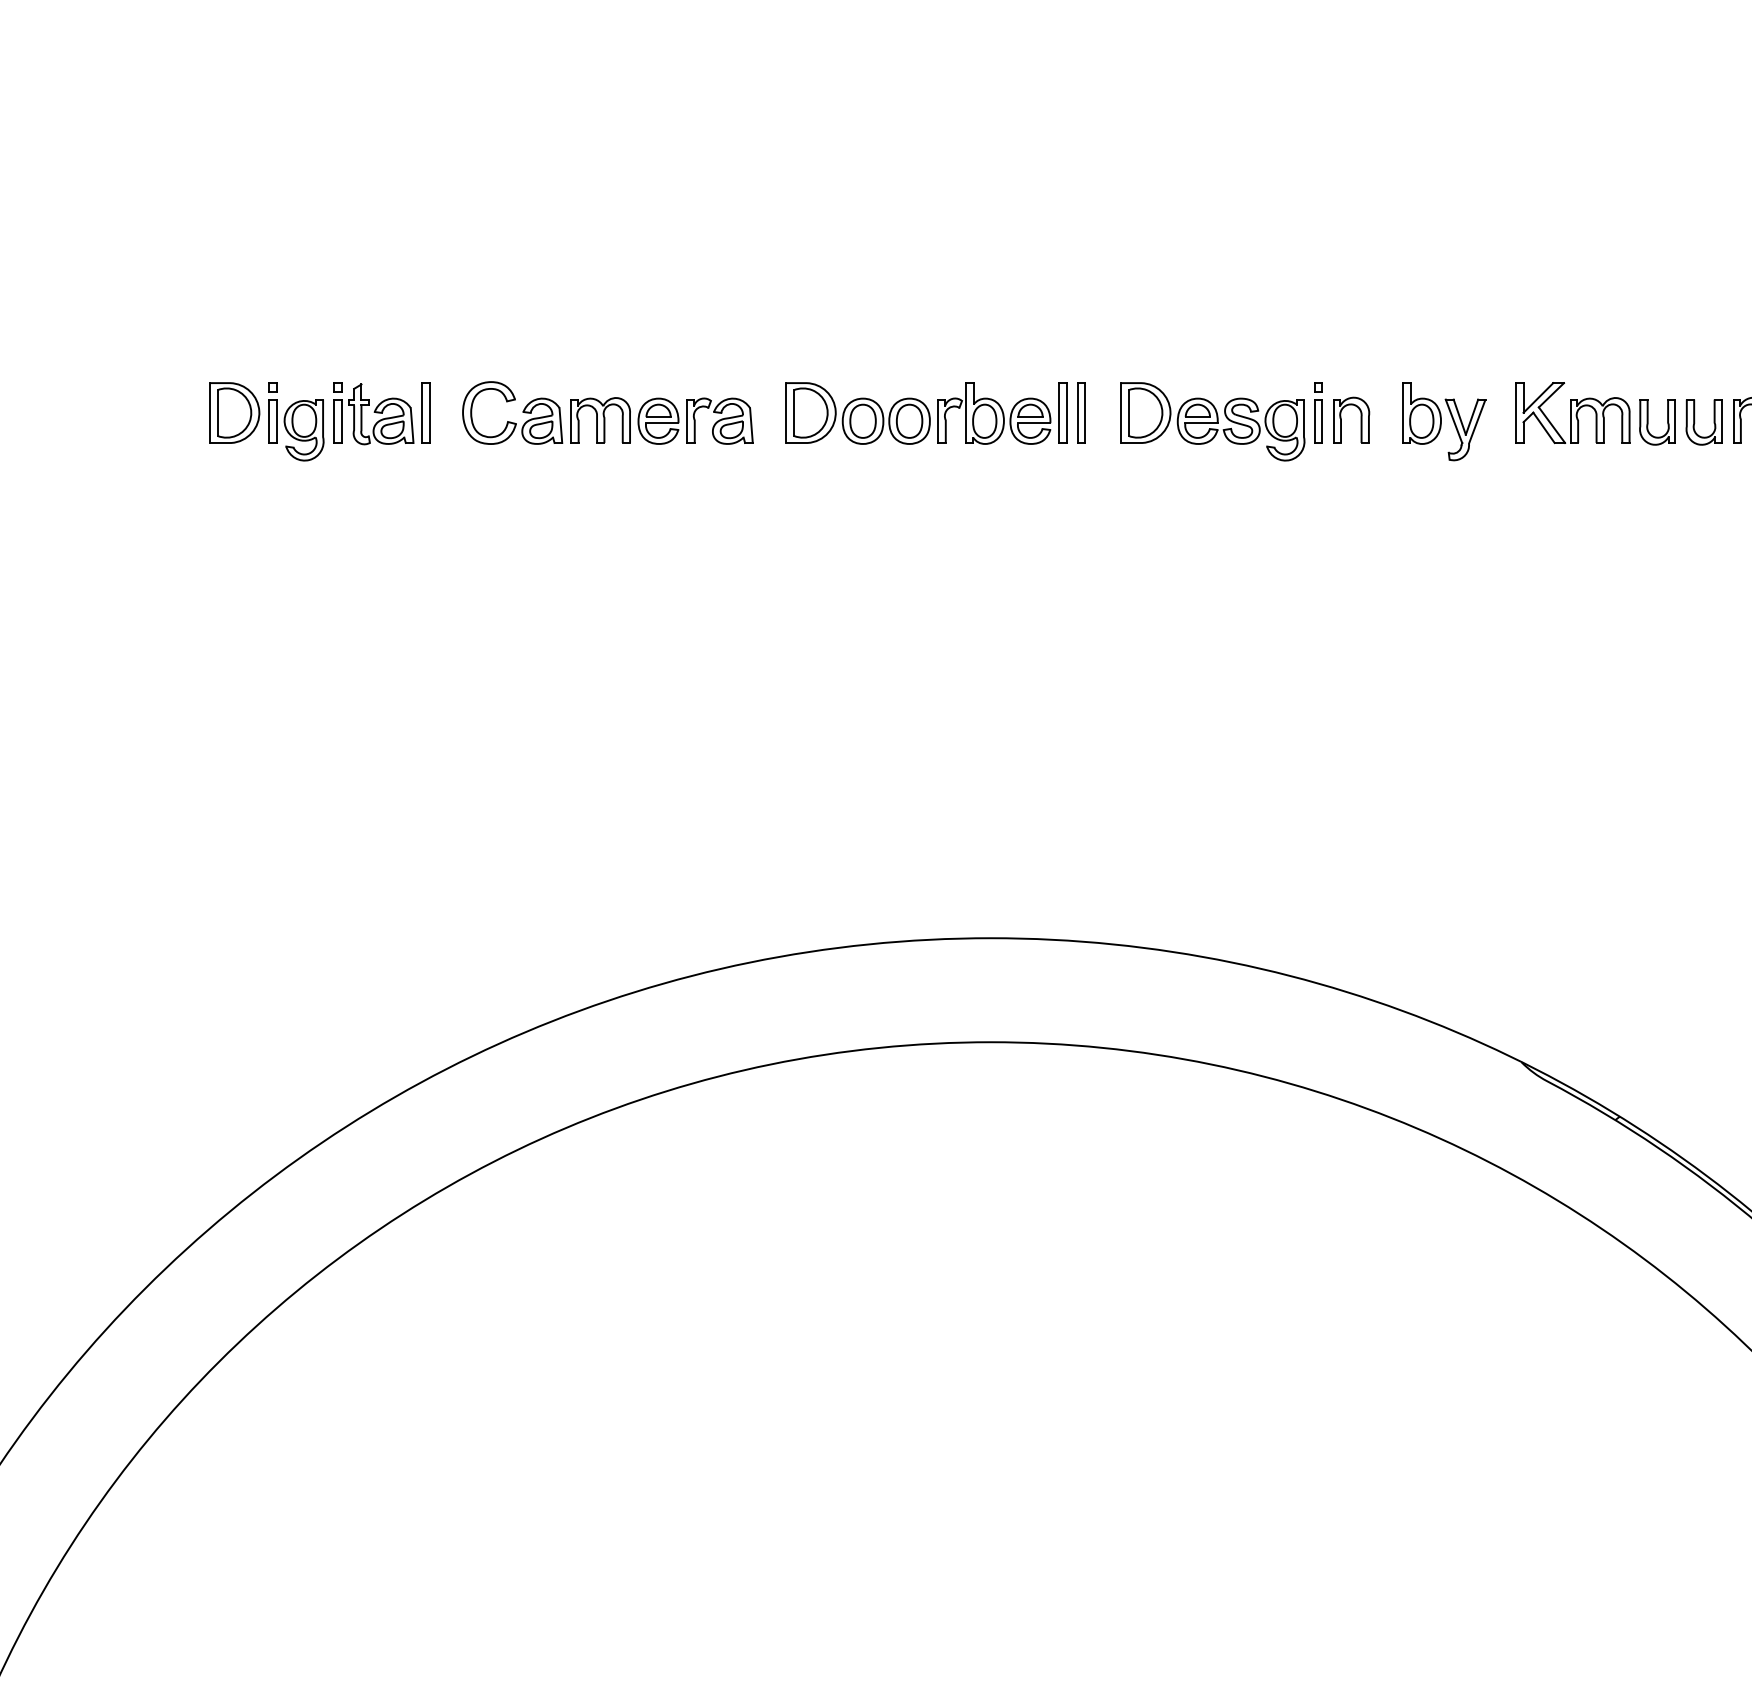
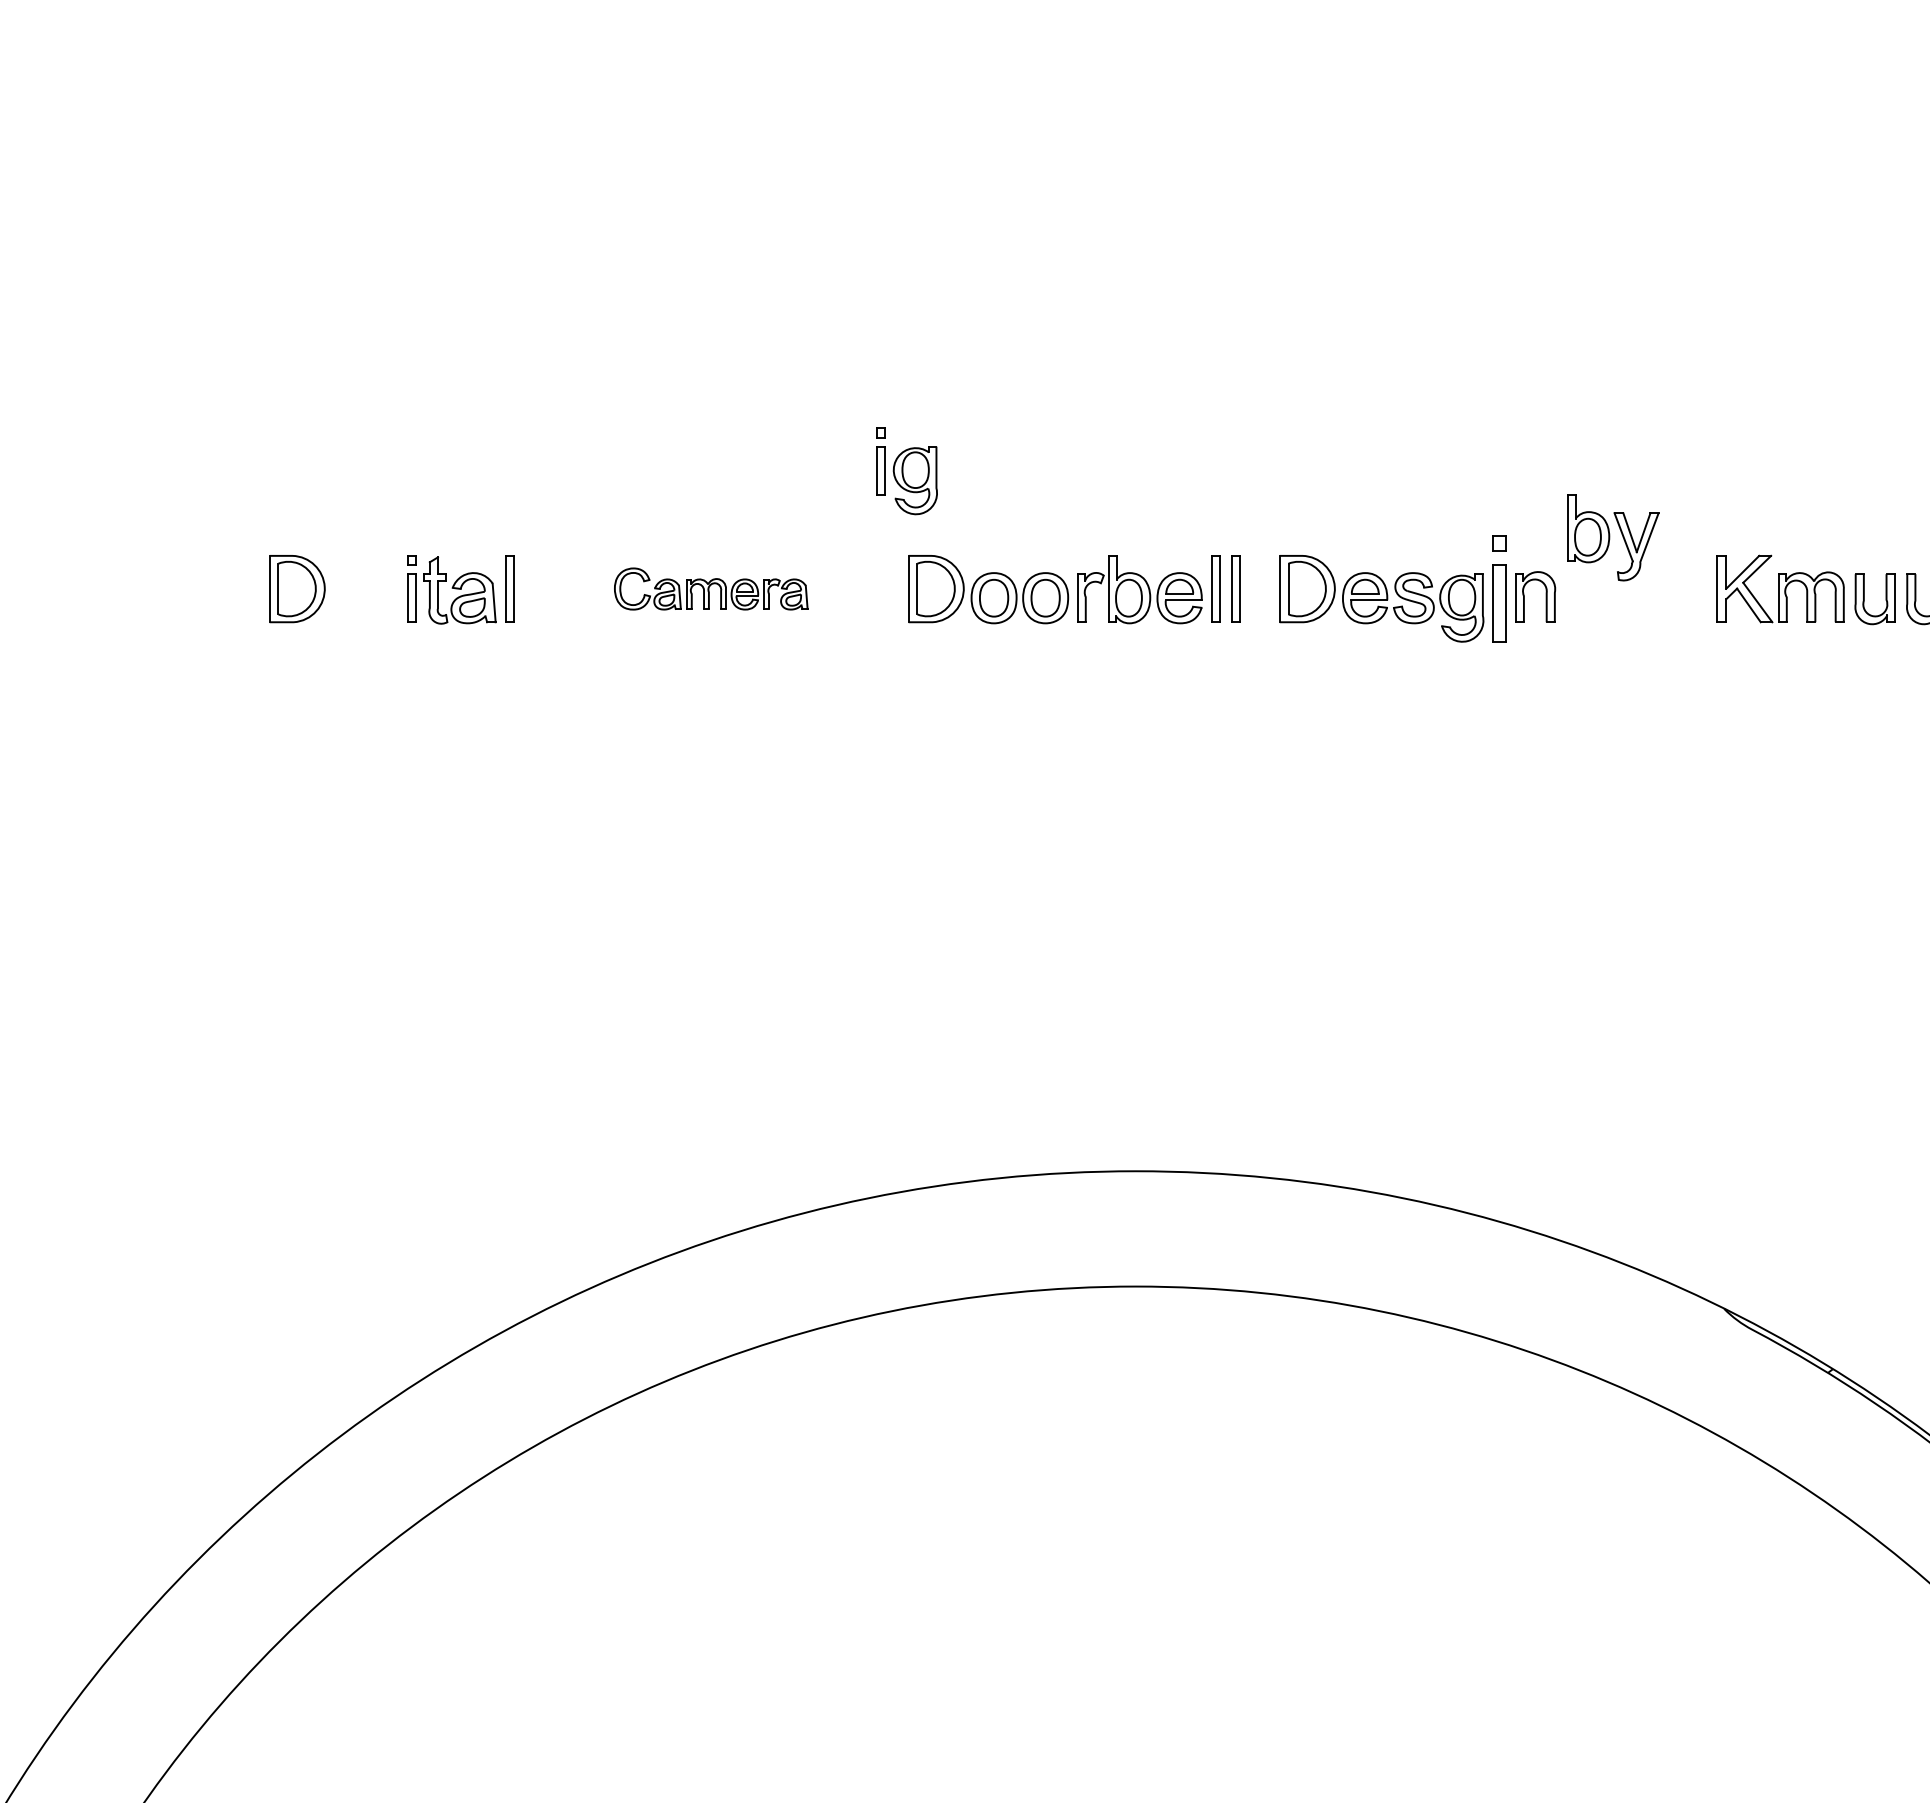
part: (607, 412) -> (710, 588), size x0.6
part: (1318, 412) -> (1498, 588), size x1.6
part: (296, 421) -> (906, 470), moved
part: (1444, 421) -> (1613, 537), moved

